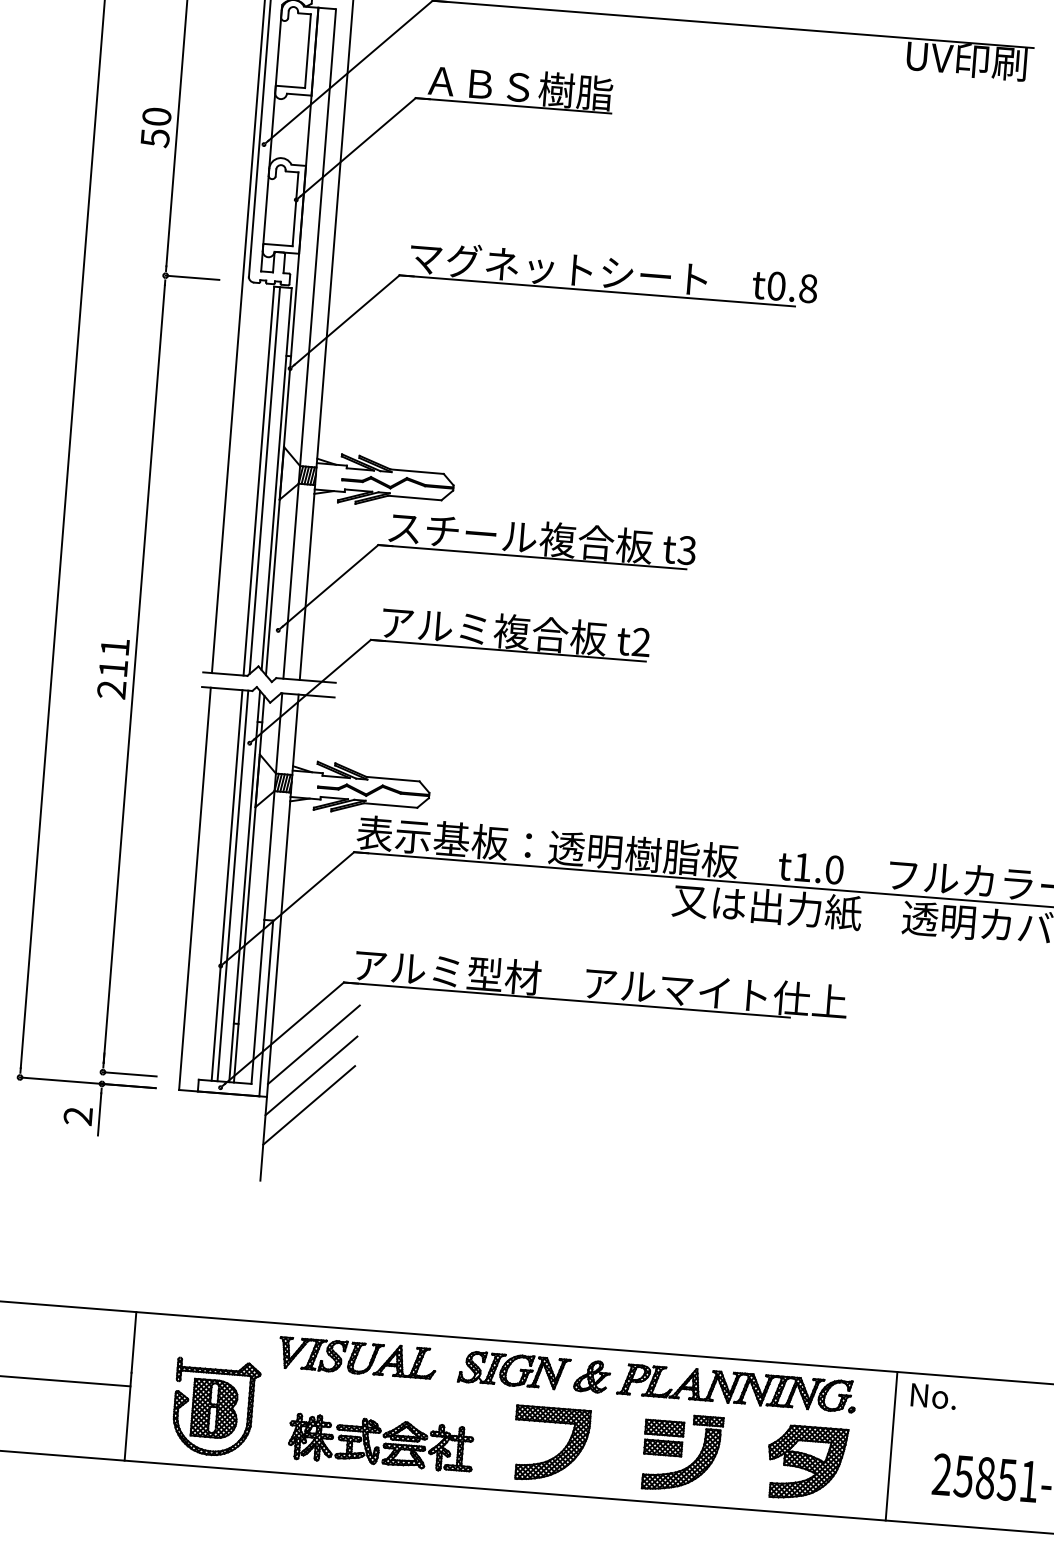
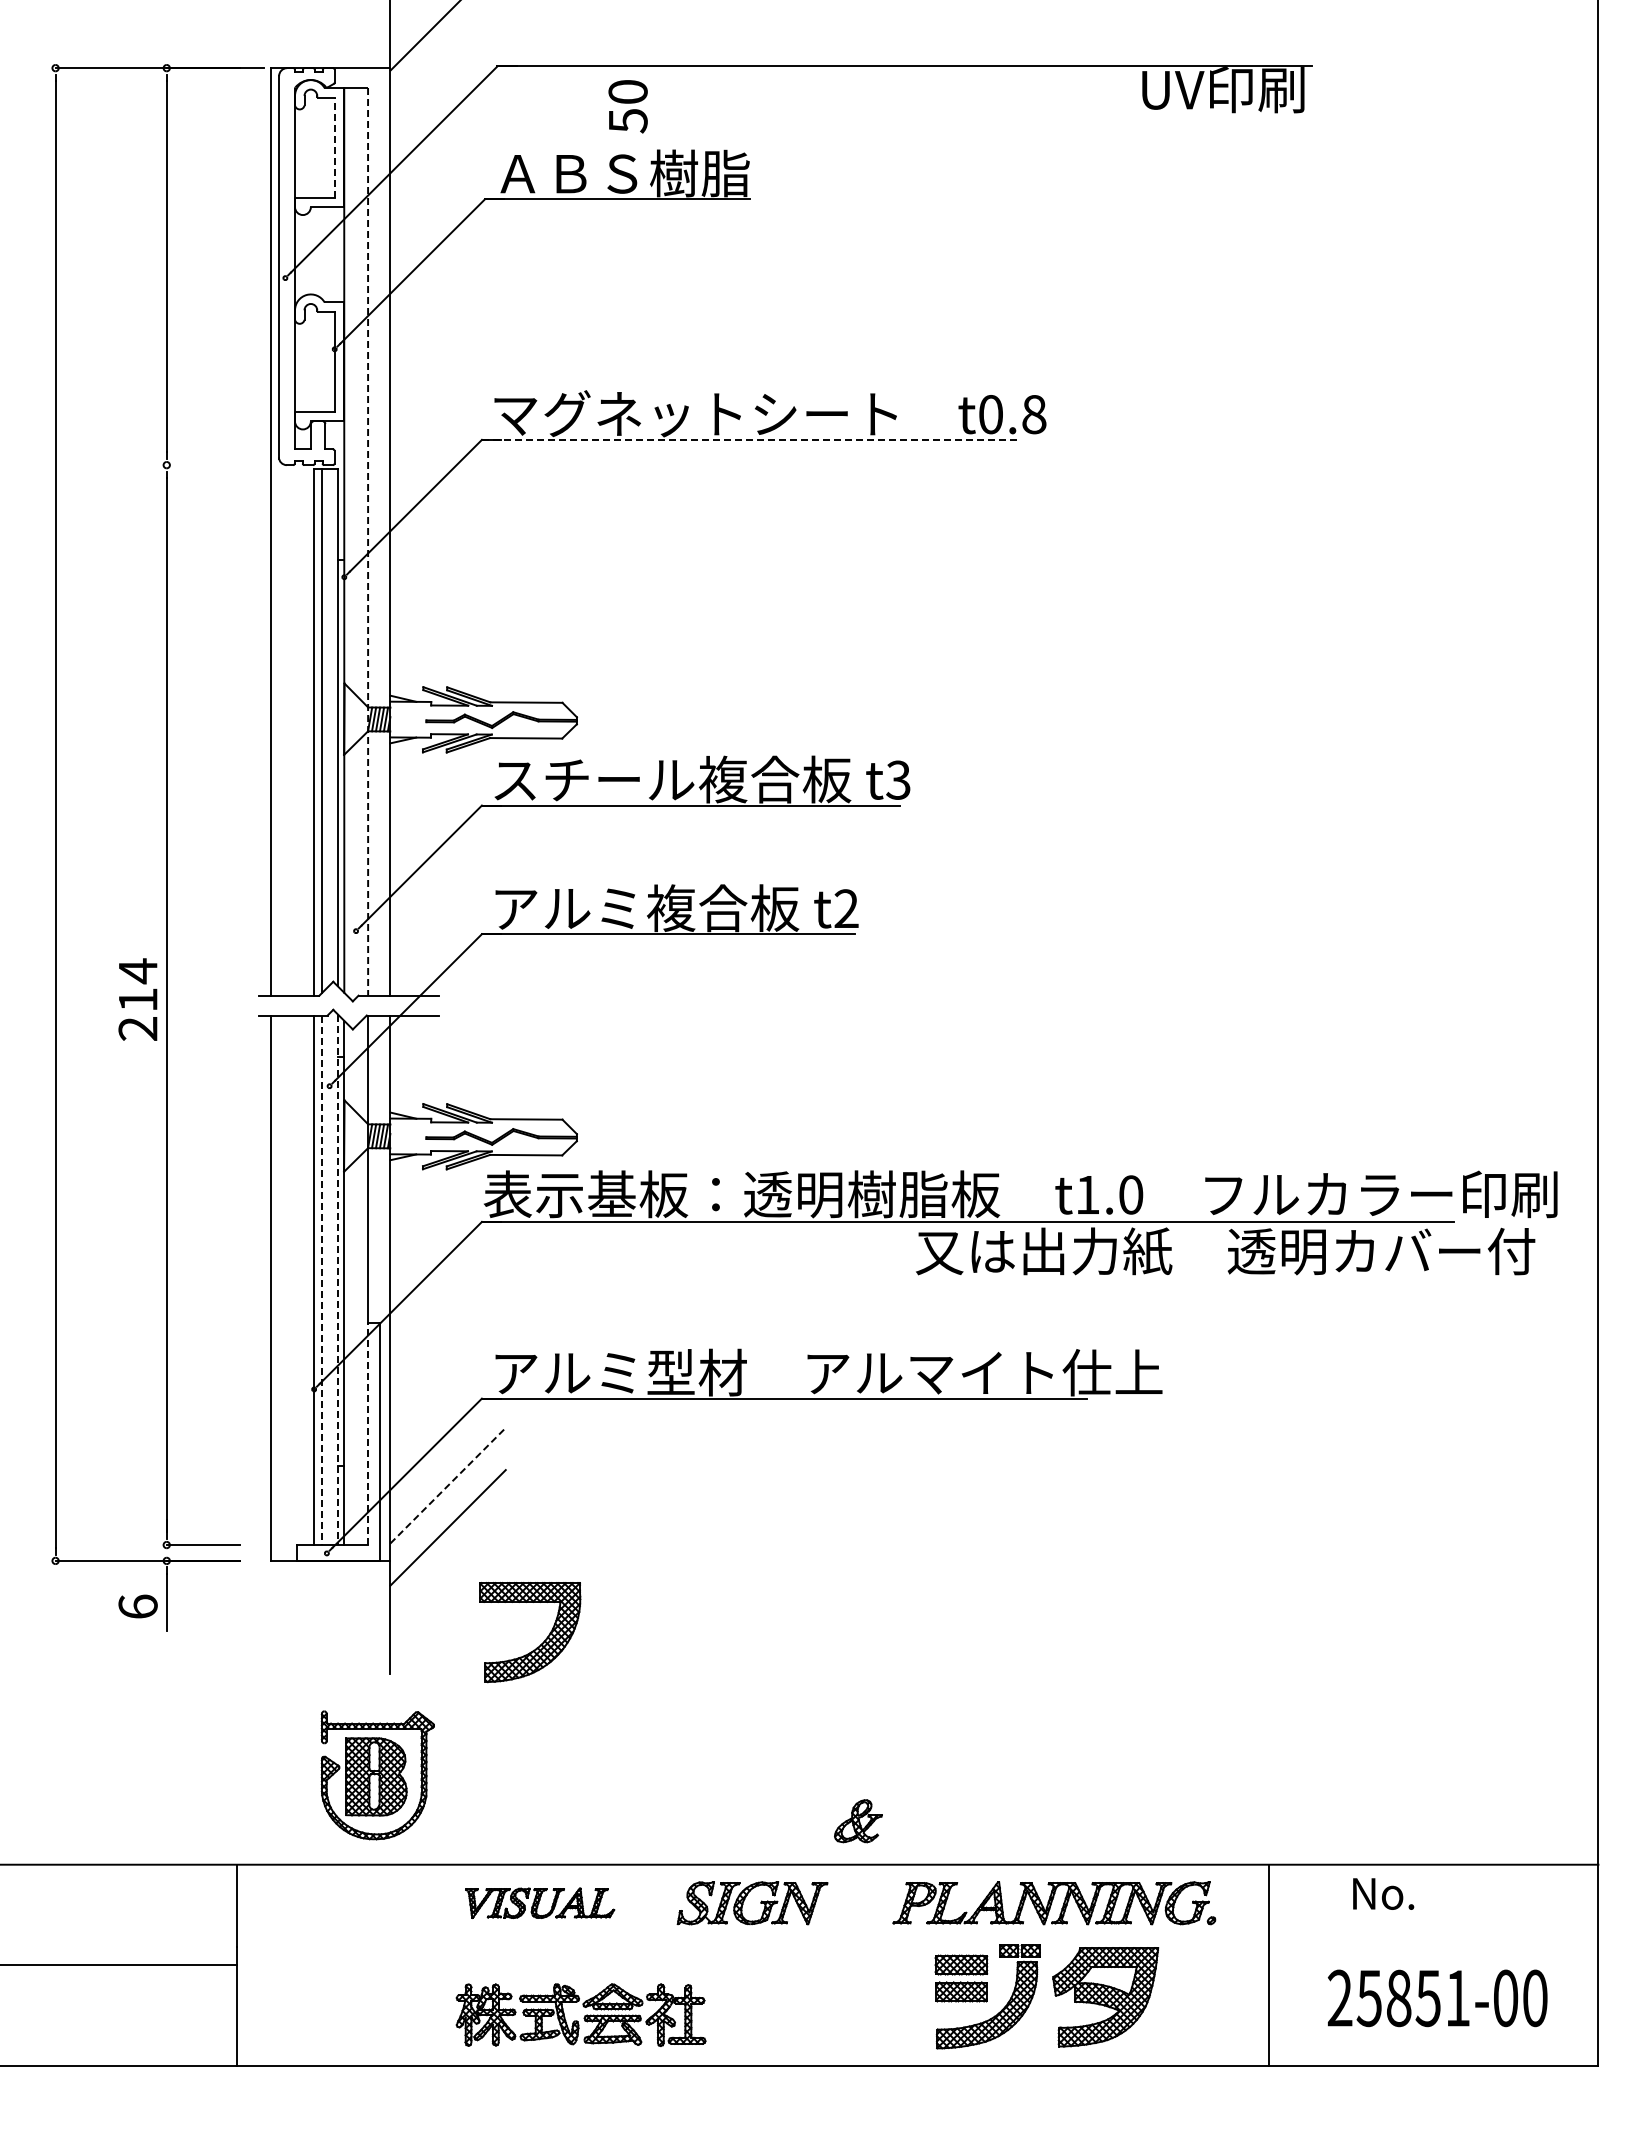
line: (307, 51) -> (334, 147), solid -> dashed
text: (155, 127) -> (627, 106), moved
line: (191, 278) -> (202, 465), removed
line: (597, 290) -> (750, 439), solid -> dashed
line: (310, 343) -> (368, 541), solid -> dashed
text: (115, 647) -> (138, 971), 211 -> 214
line: (233, 886) -> (322, 1280), solid -> dashed
line: (244, 887) -> (337, 1280), solid -> dashed
line: (258, 1001) -> (368, 1433), solid -> dashed
line: (314, 1044) -> (448, 1485), solid -> dashed
line: (308, 1105) -> (447, 1567), removed
text: (77, 1115) -> (137, 1606), 2 -> 6
part: (357, 1358) -> (539, 1903), size x0.7
part: (592, 1376) -> (858, 1821), moved
text: (933, 1396) -> (1383, 1893), moved
part: (215, 1408) -> (377, 1775), moved
part: (558, 1453) -> (541, 1643), moved
part: (806, 1463) -> (1105, 1997), moved

